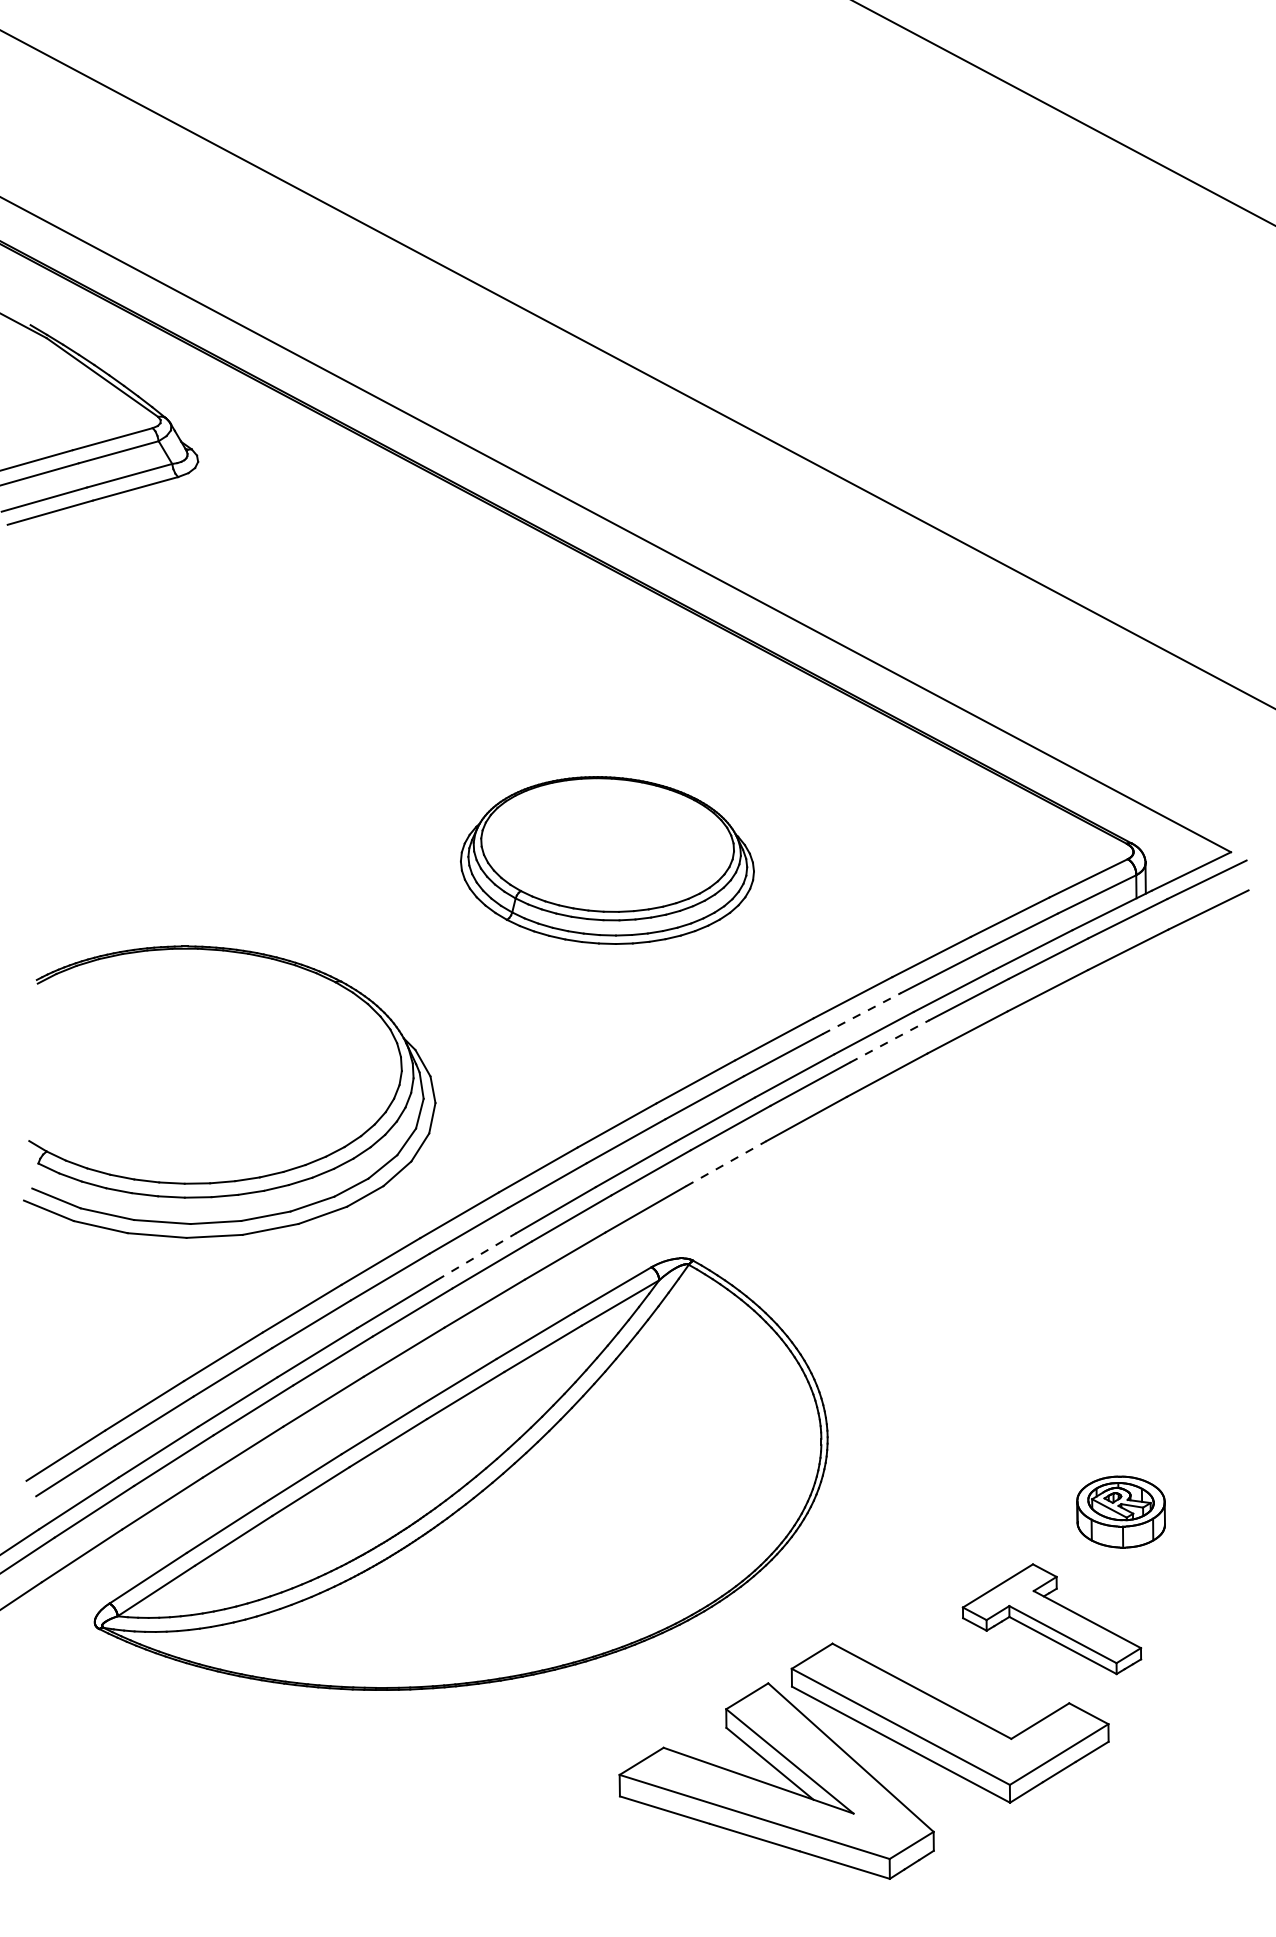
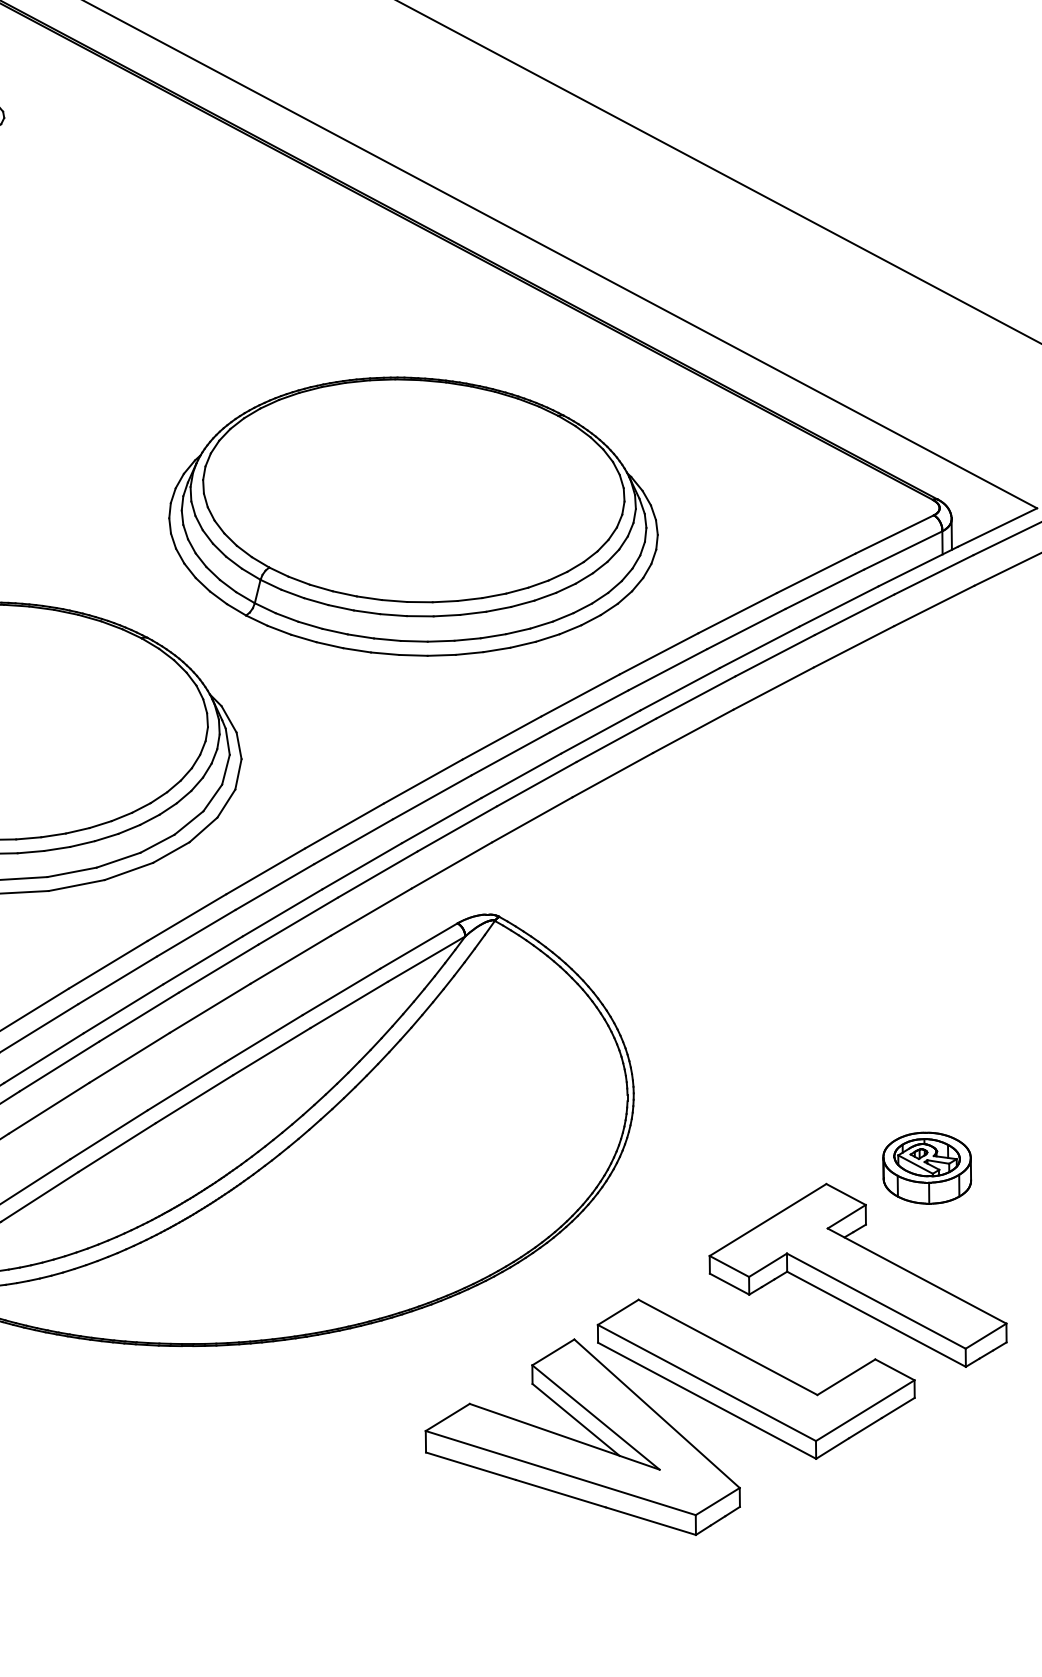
part: (607, 860) -> (413, 516), size x1.67
line: (862, 1013) -> (668, 669), dashed -> solid
line: (889, 1041) -> (695, 697), dashed -> solid
line: (726, 1163) -> (532, 819), dashed -> solid
line: (476, 1256) -> (282, 912), dashed -> solid
part: (1051, 1618) -> (857, 1274), size x1.67

